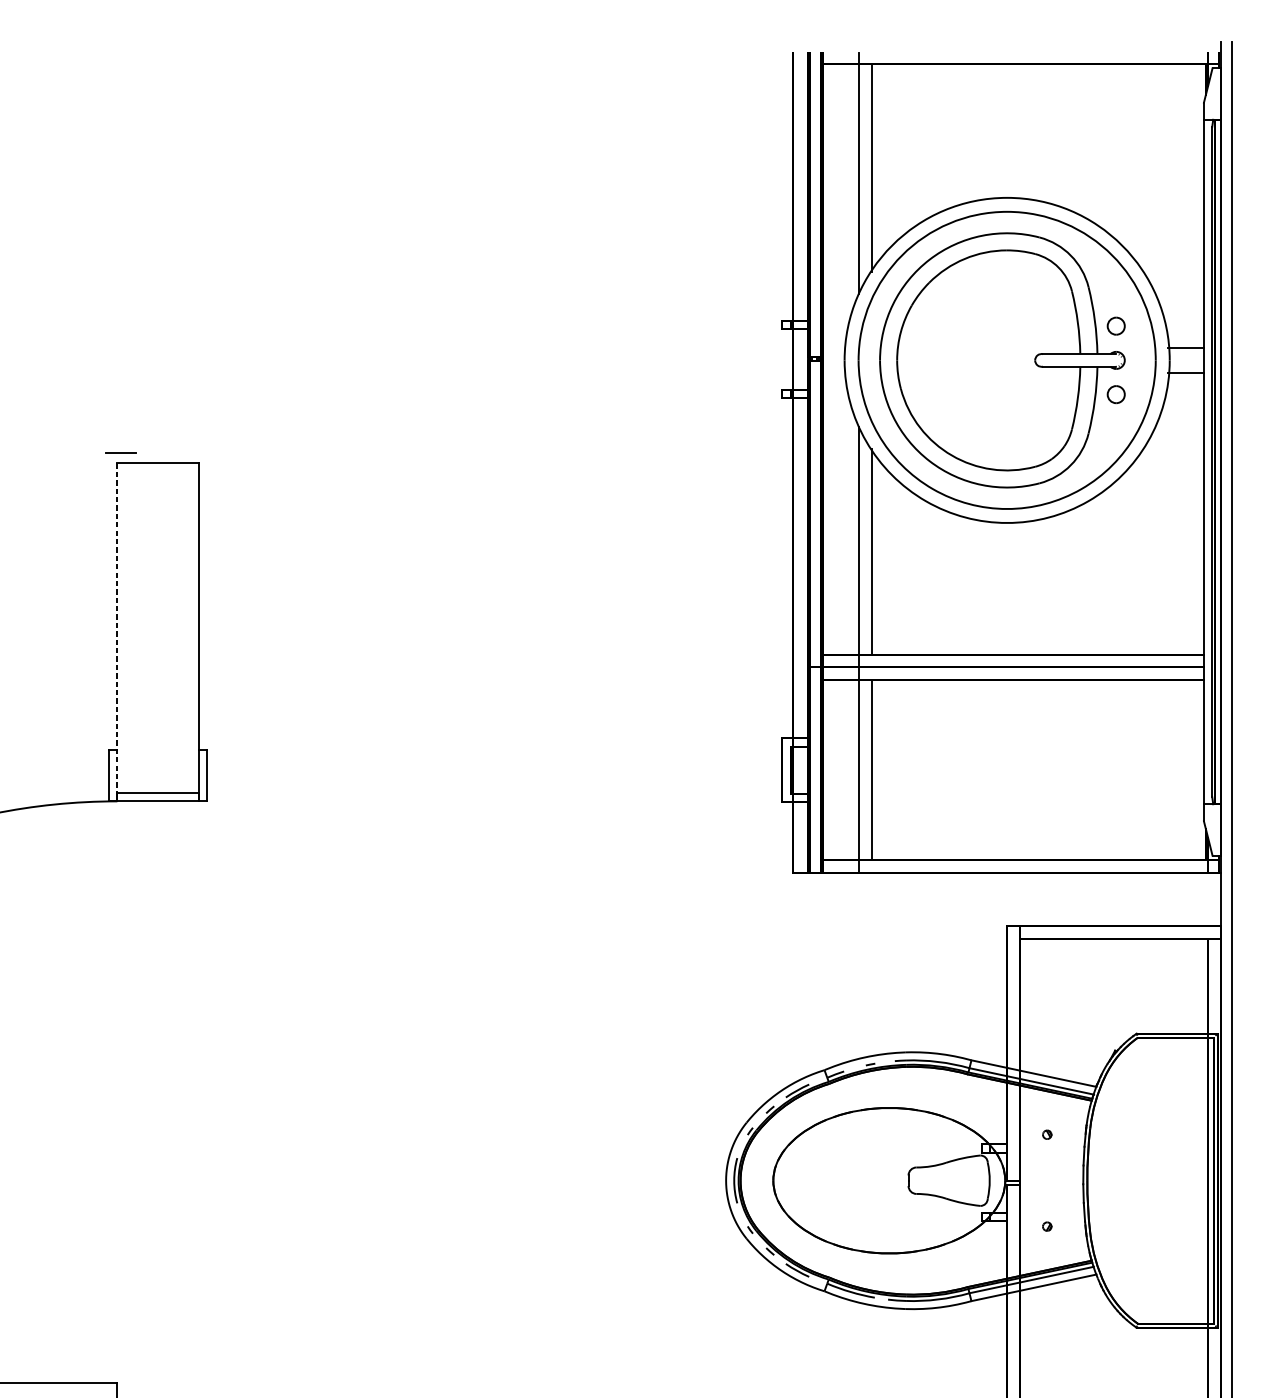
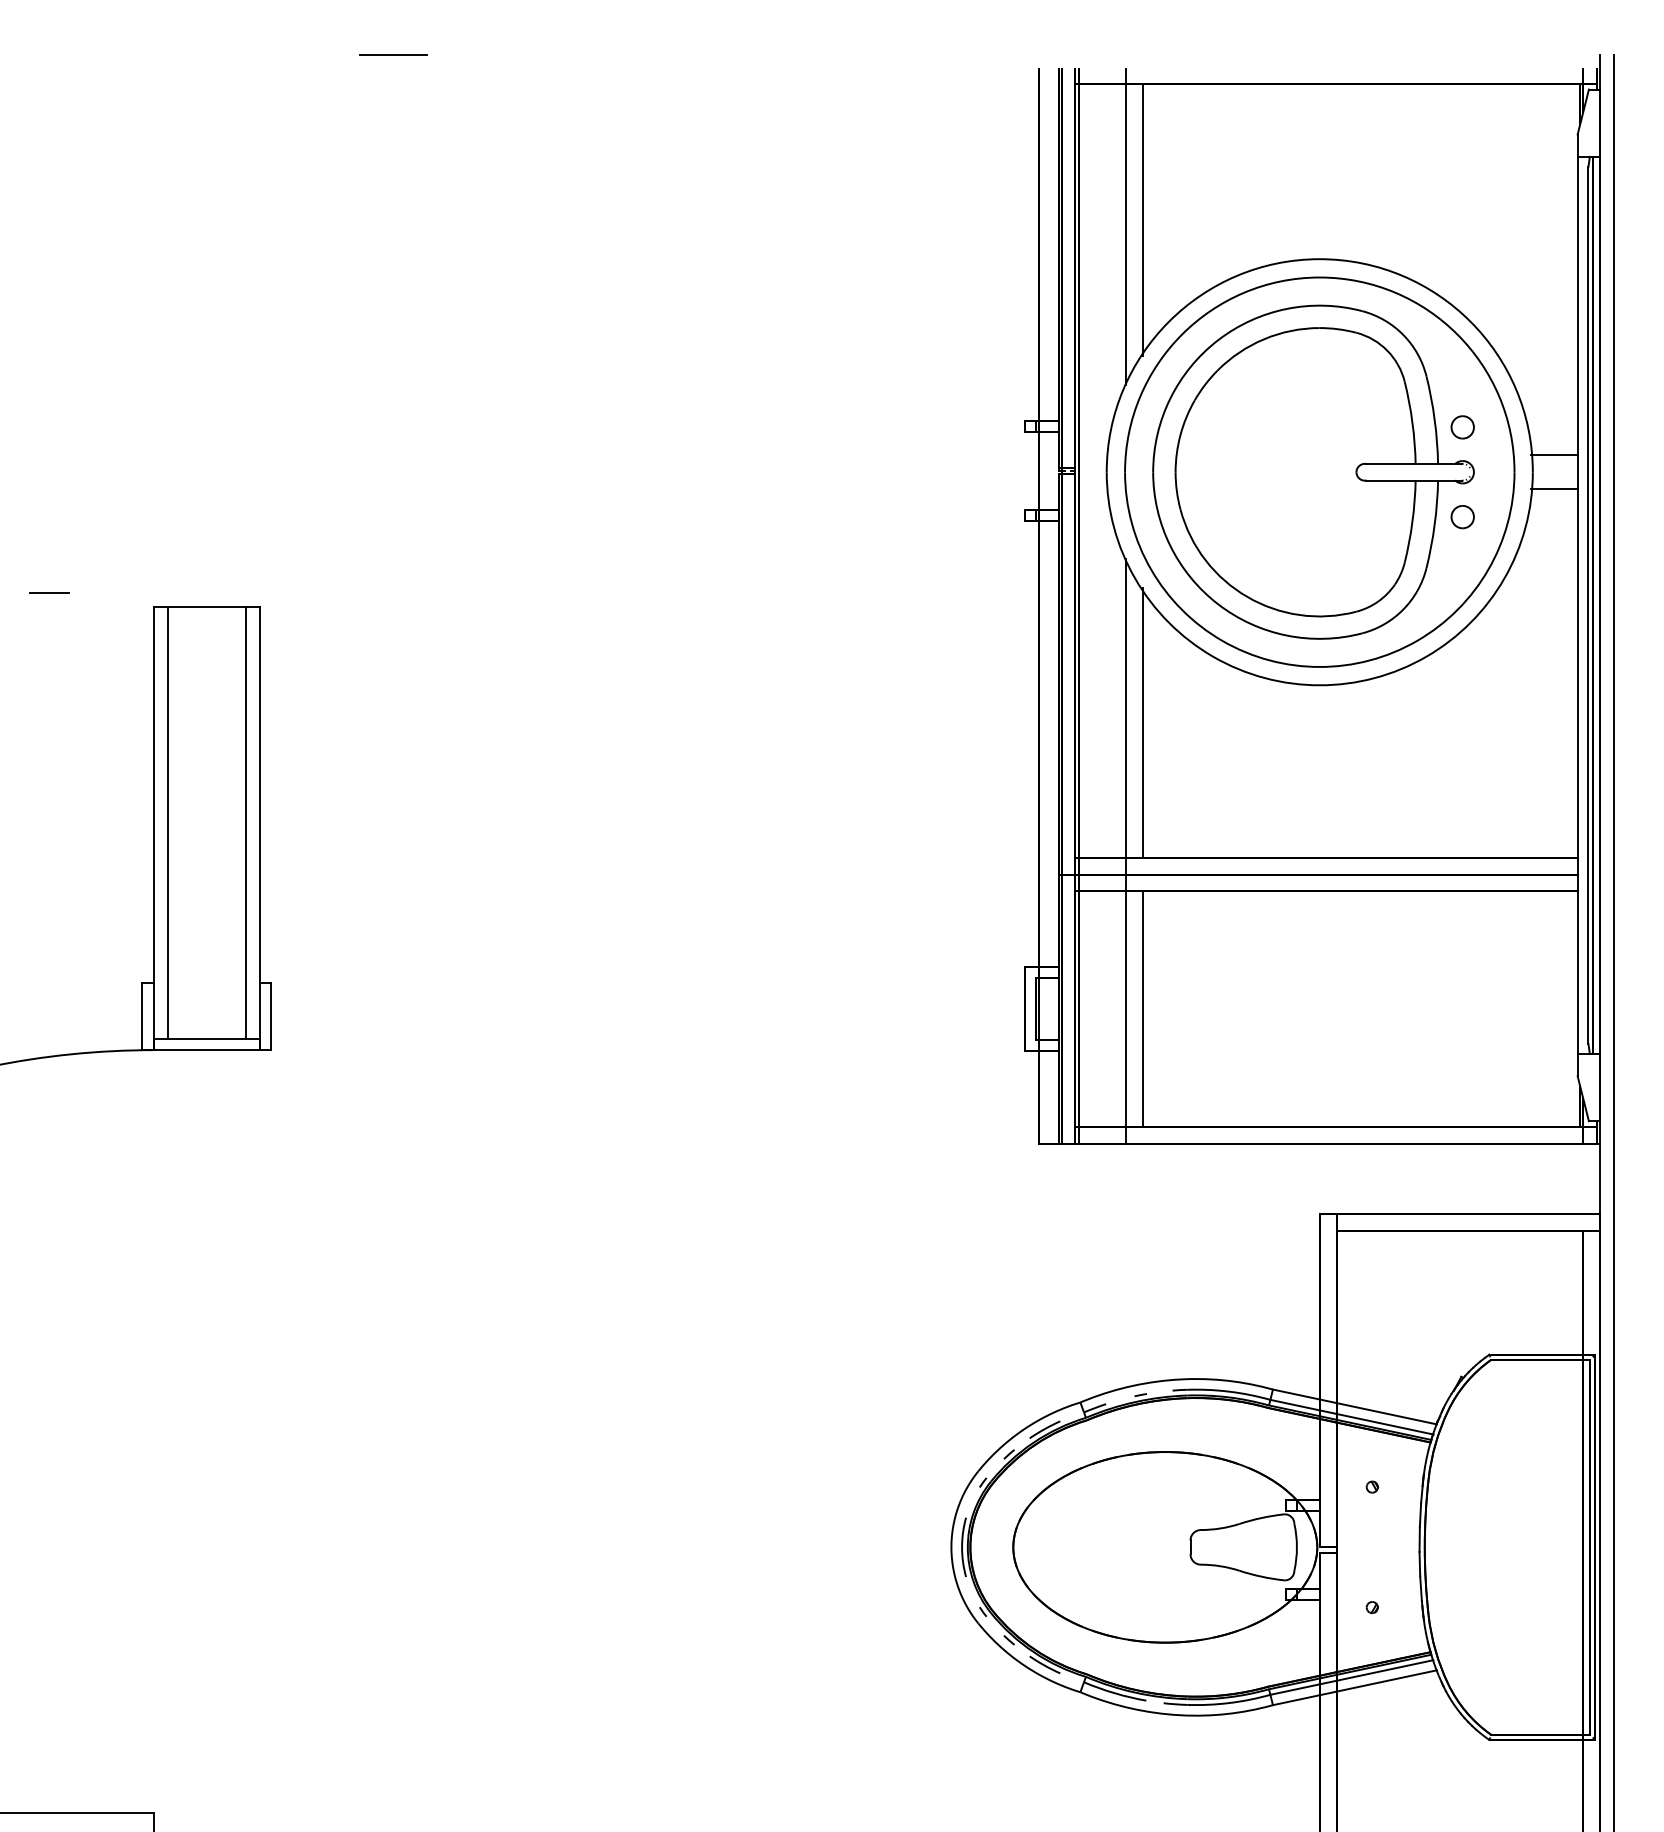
line: (299, 41) -> (392, 54), added
line: (121, 452) -> (49, 592), moved
line: (127, 627) -> (167, 822), added
line: (188, 627) -> (246, 822), added
line: (117, 628) -> (153, 823), dashed -> solid

